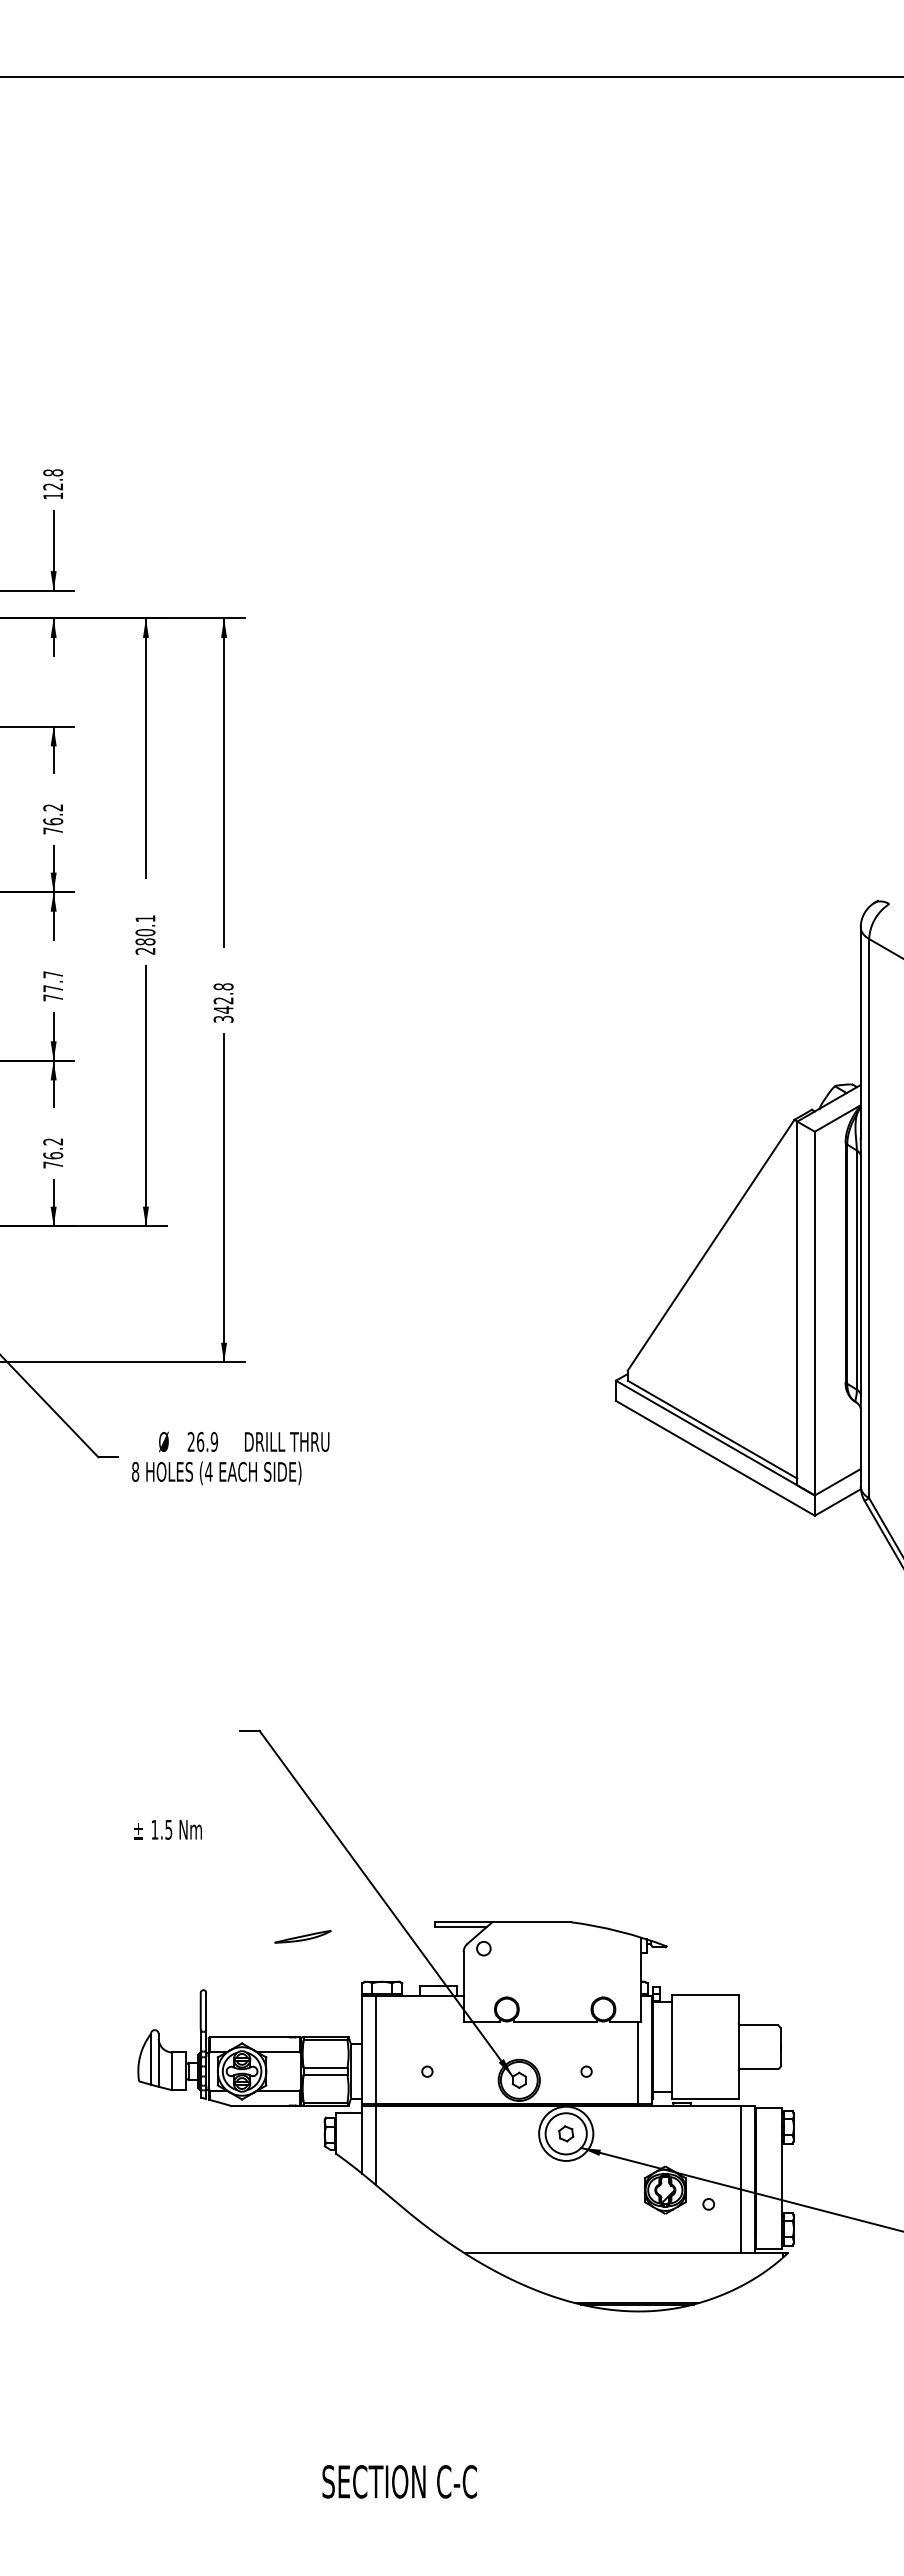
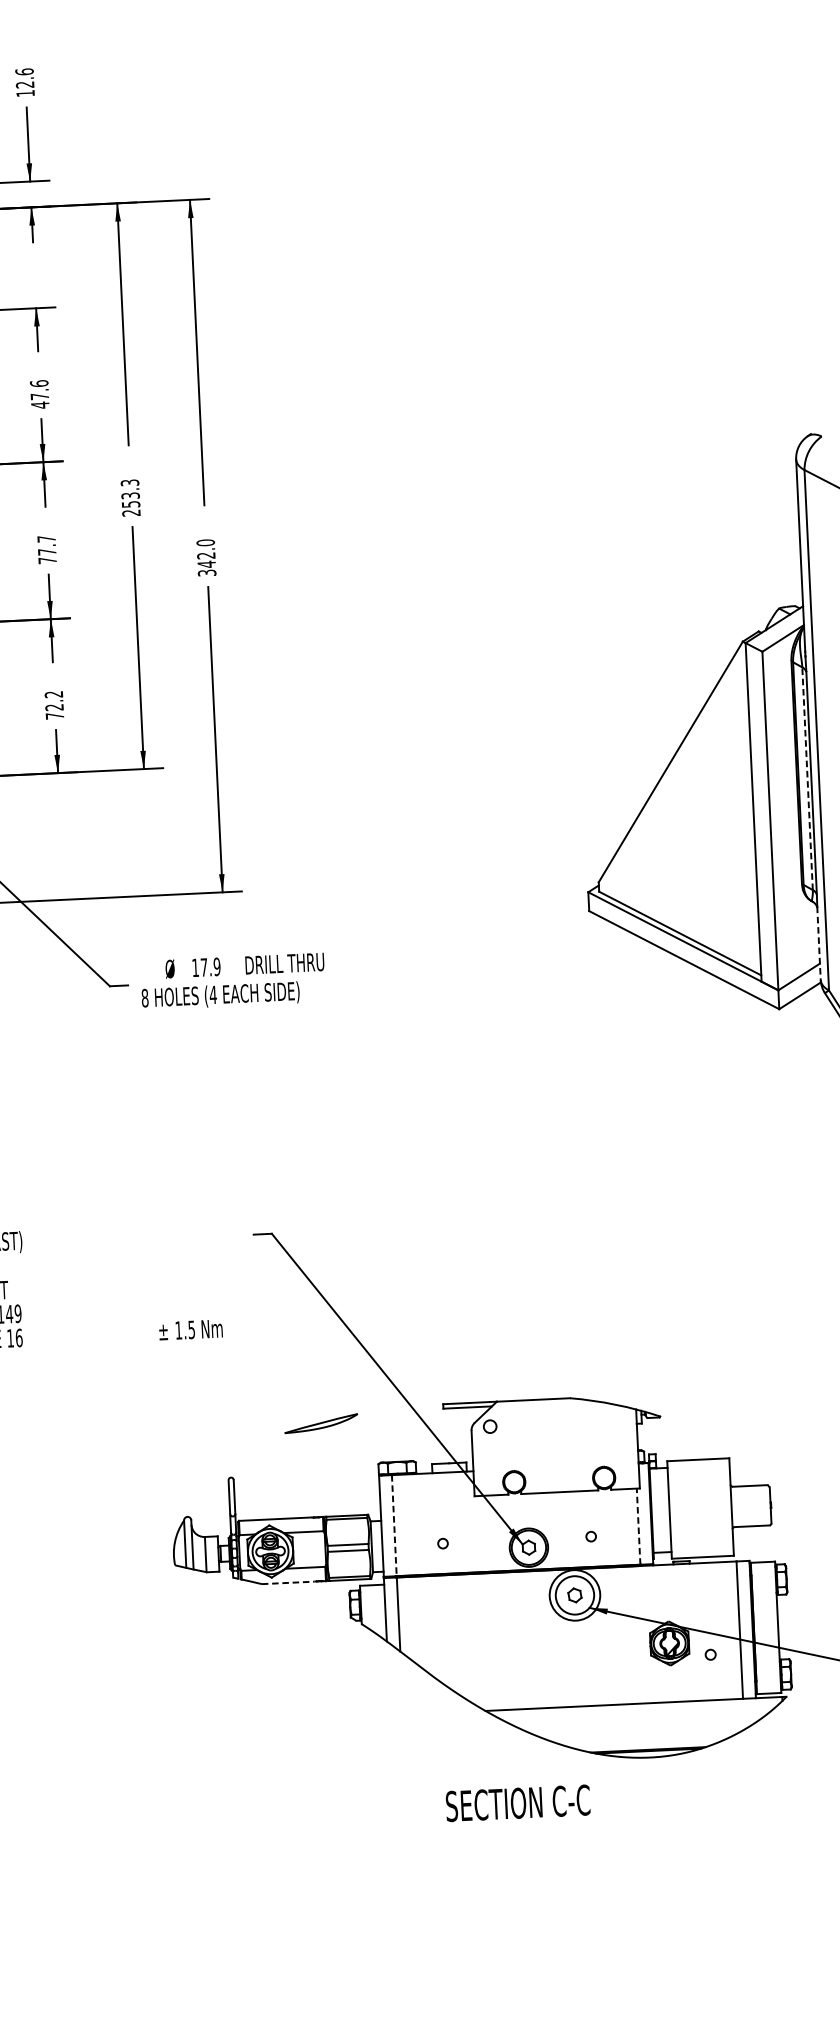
text: (53, 472) -> (24, 71), 12.8 -> 12.6
text: (53, 819) -> (40, 394), 76.2 -> 47.6
text: (145, 930) -> (130, 493), 280.1 -> 253.3
text: (223, 986) -> (205, 542), 342.8 -> 342.0
text: (53, 1155) -> (54, 707), 76.2 -> 72.2
line: (856, 1270) -> (807, 779), solid -> dashed
text: (195, 1441) -> (199, 967), 26.9 -> 17.9
line: (860, 1447) -> (818, 943), solid -> dashed
part: (302, 1936) -> (320, 1423), size x1.4
line: (376, 2050) -> (394, 1526), solid -> dashed
line: (637, 2063) -> (638, 1526), solid -> dashed
line: (259, 2105) -> (288, 1582), solid -> dashed
text: (399, 2481) -> (517, 1803), moved

